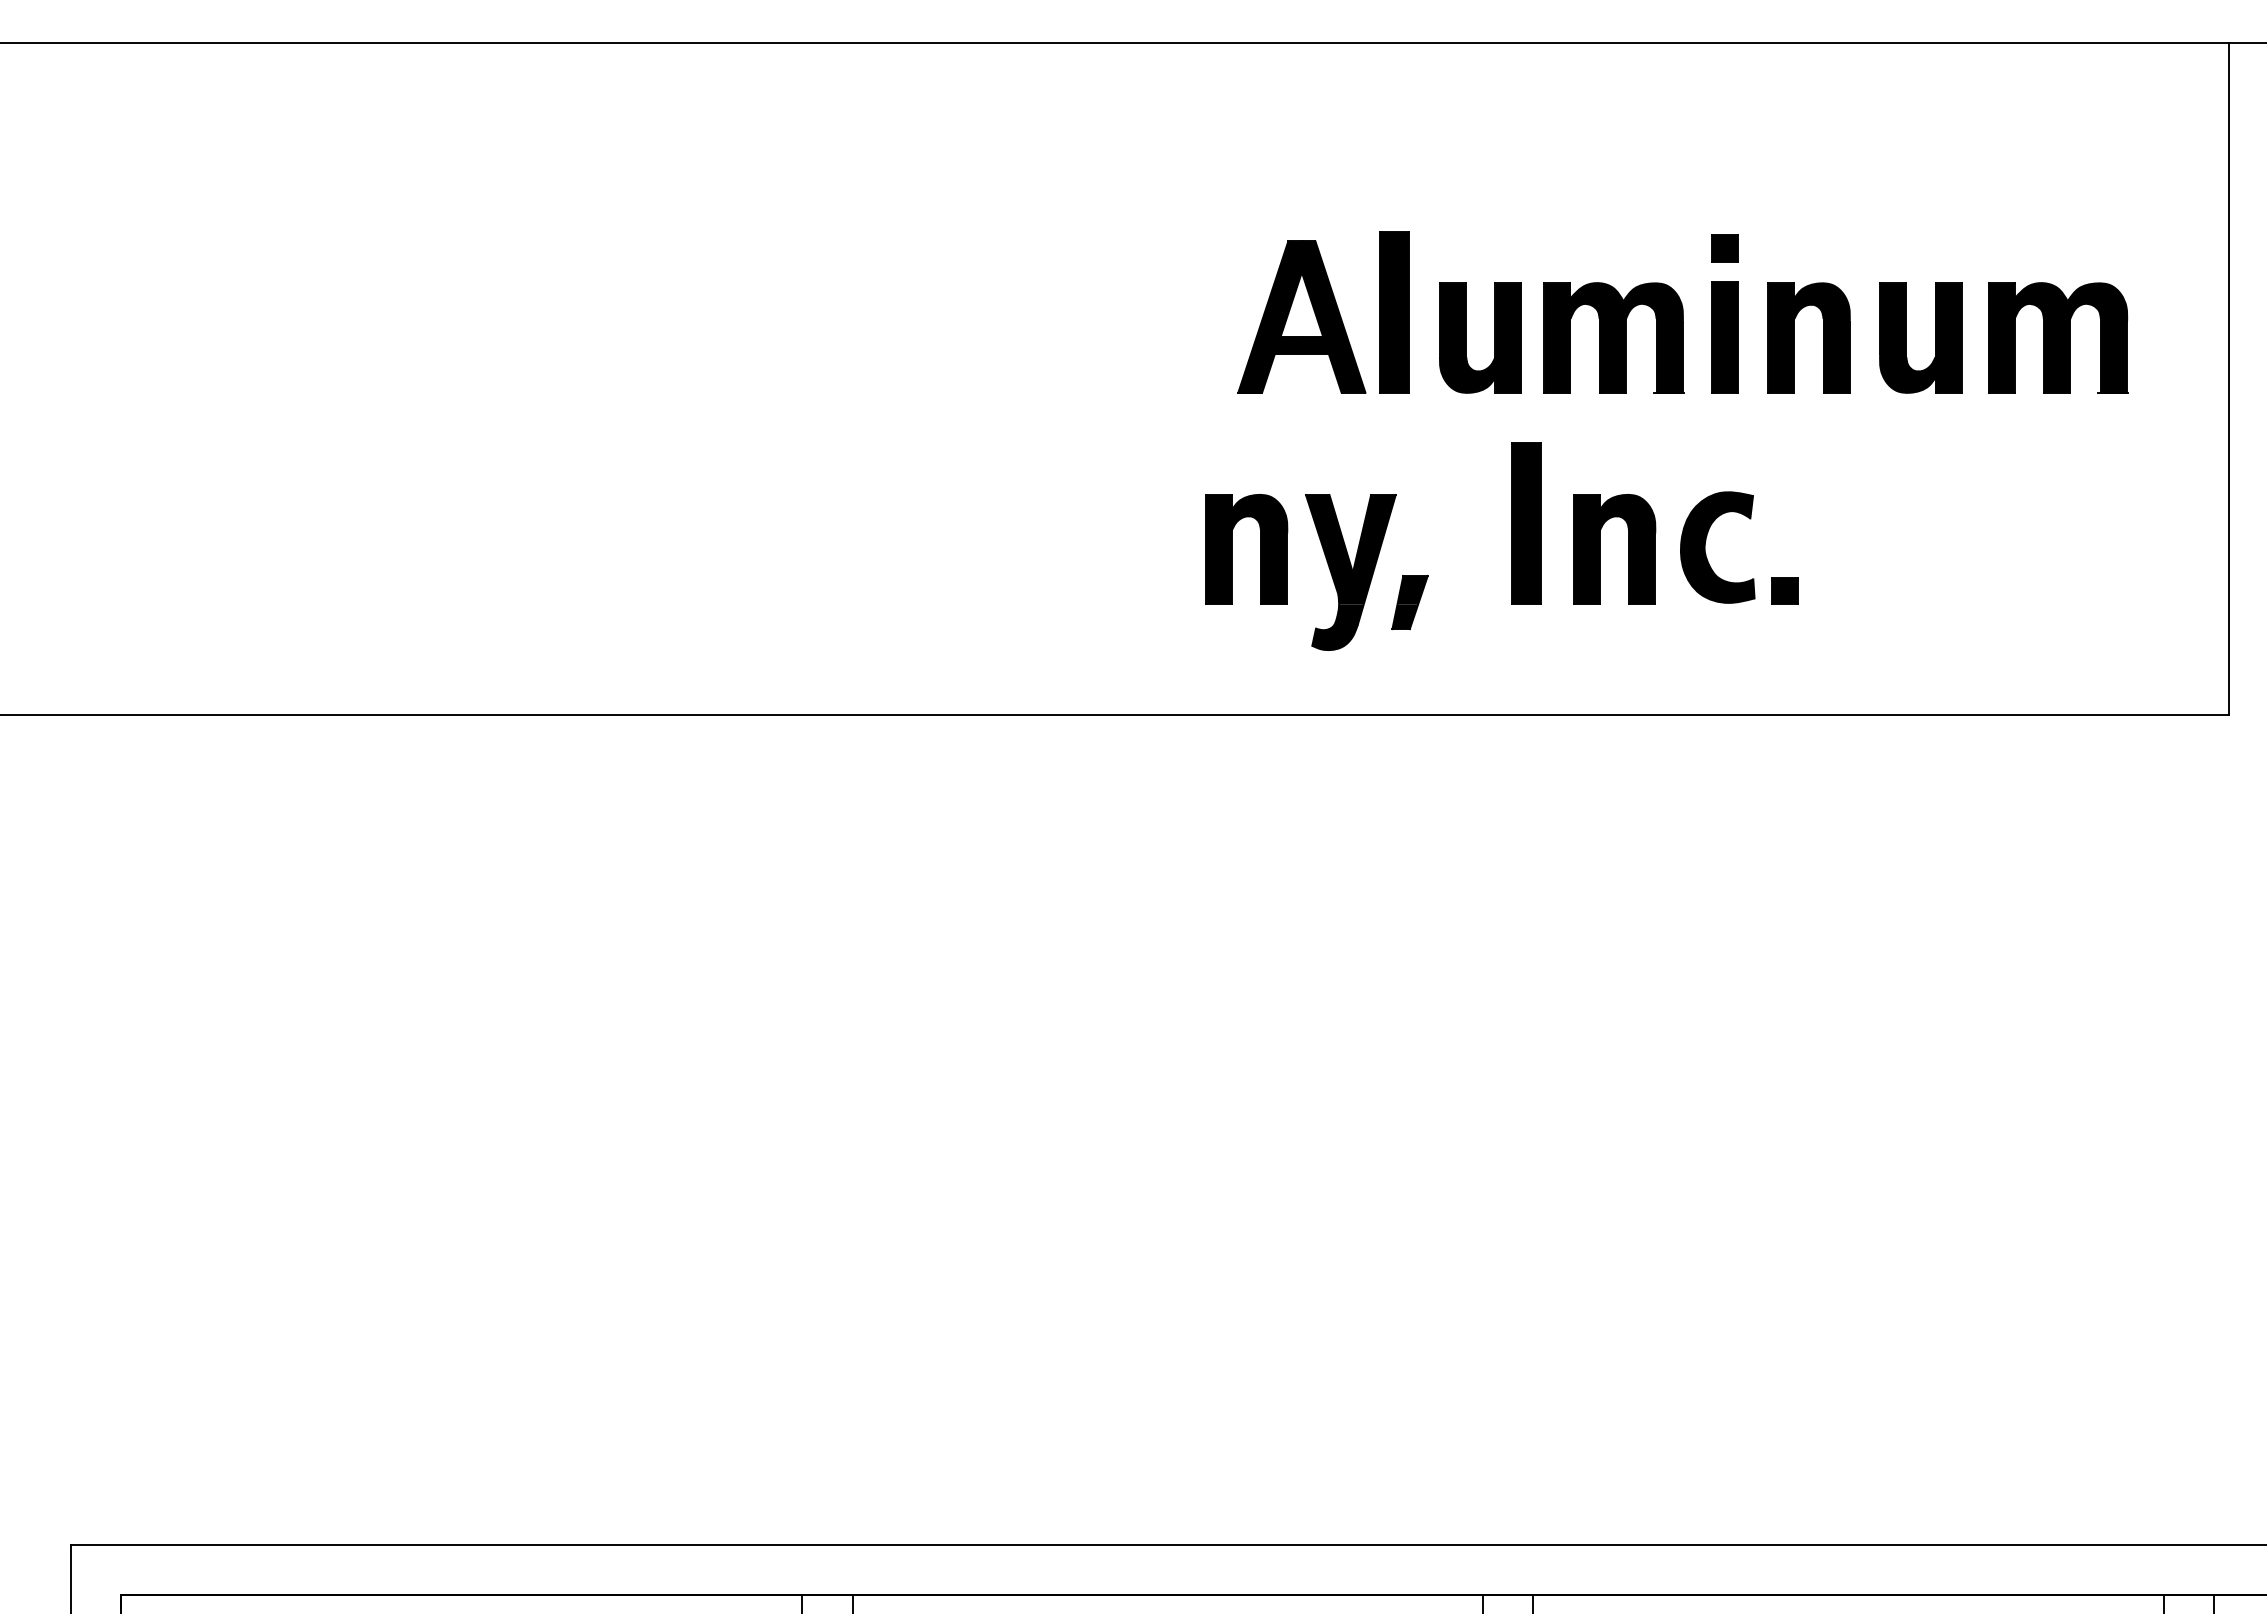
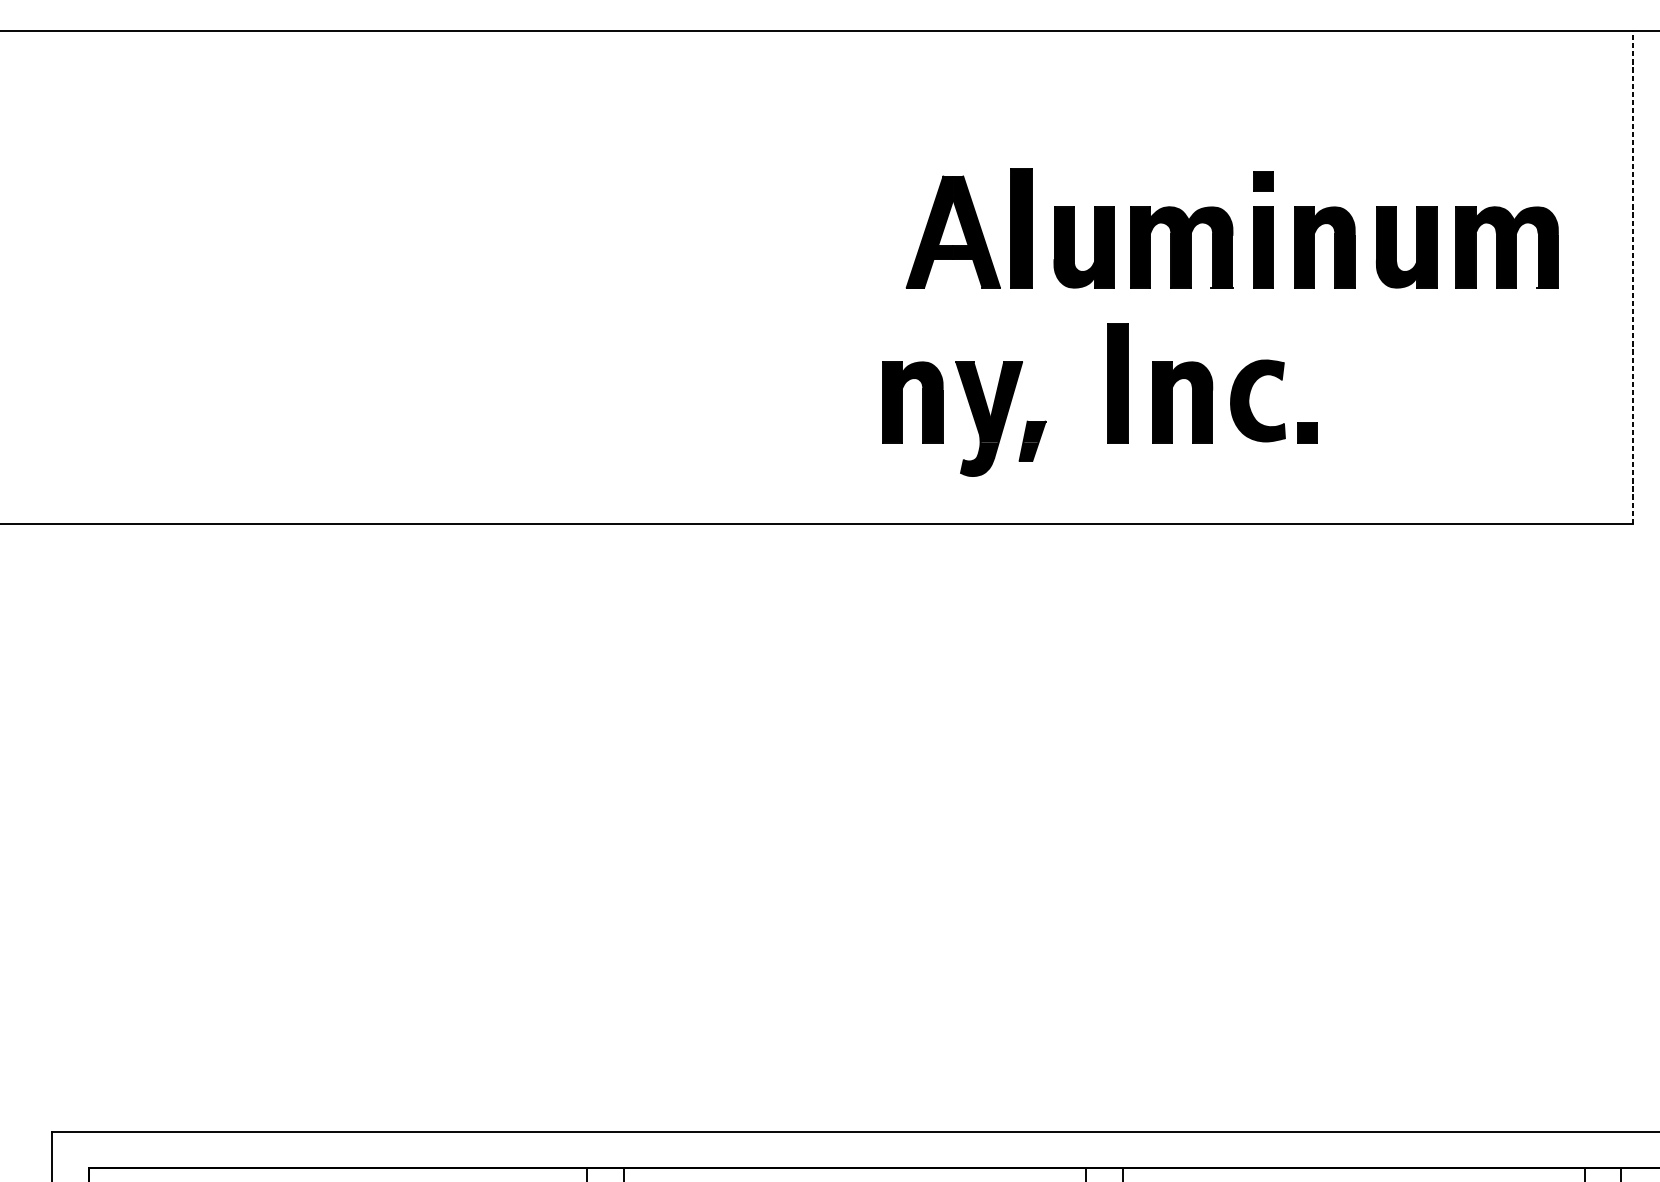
line: (2229, 378) -> (1632, 277), solid -> dashed

